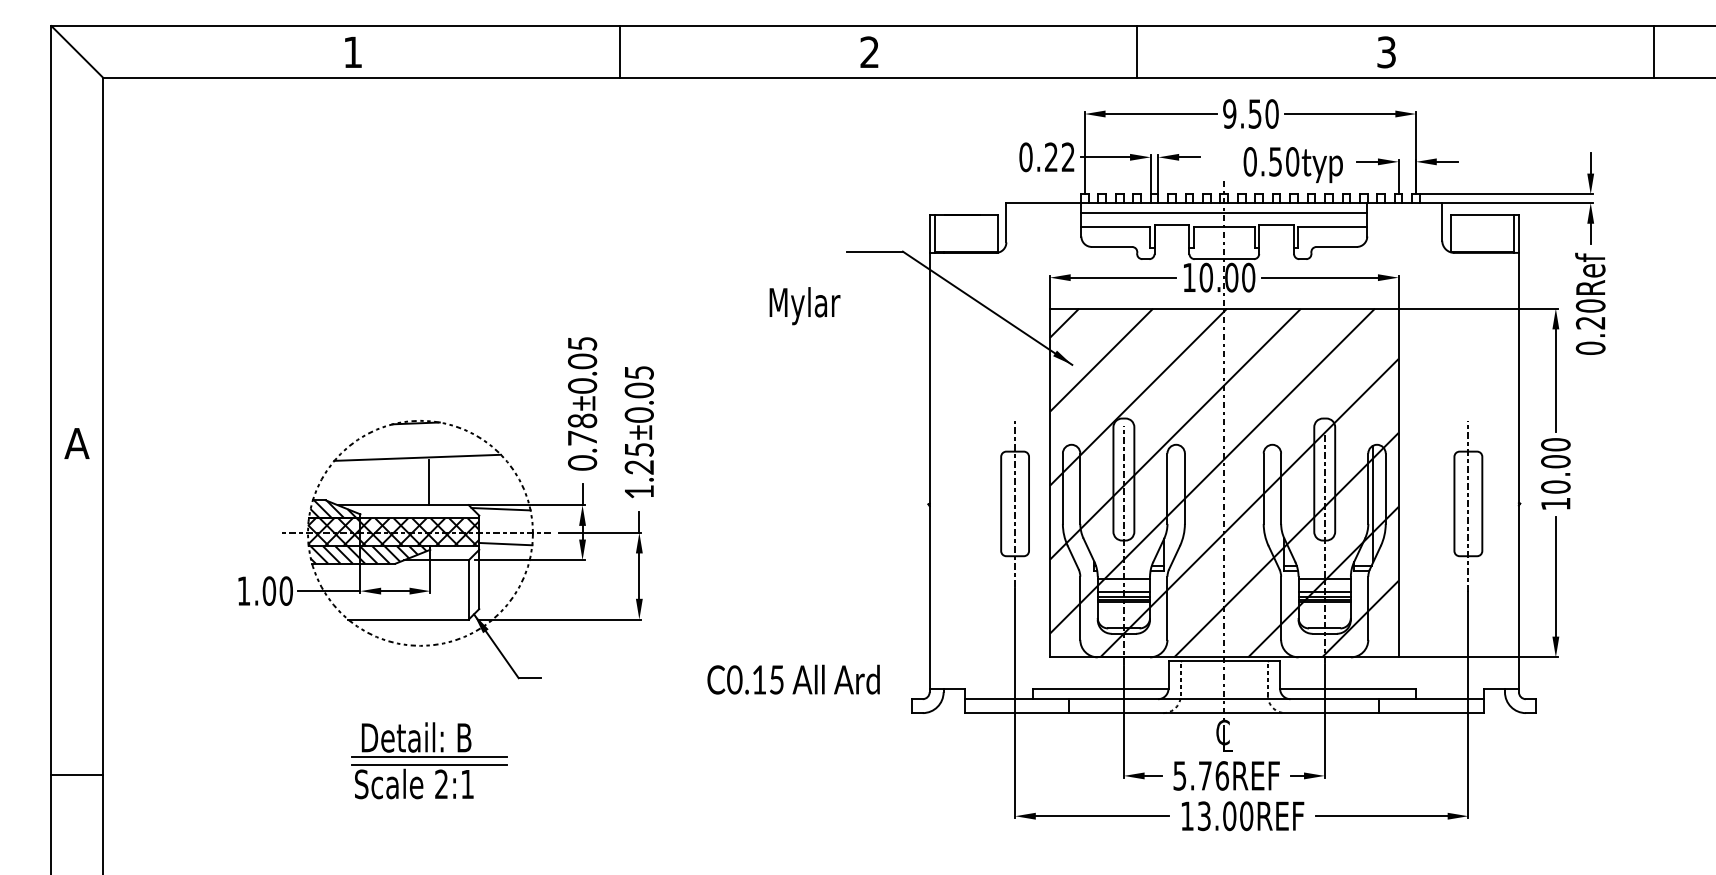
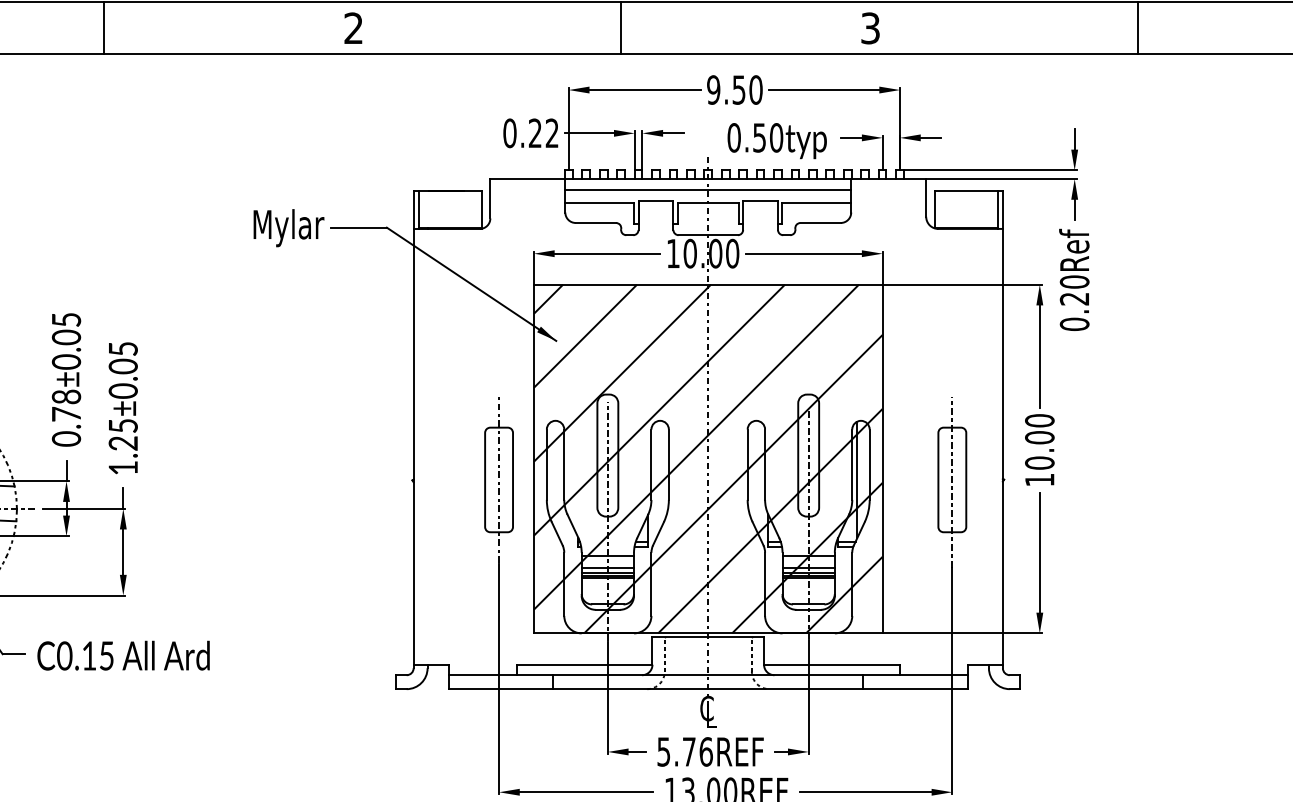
text: (804, 306) -> (288, 228), moved
text: (793, 679) -> (123, 655), moved

